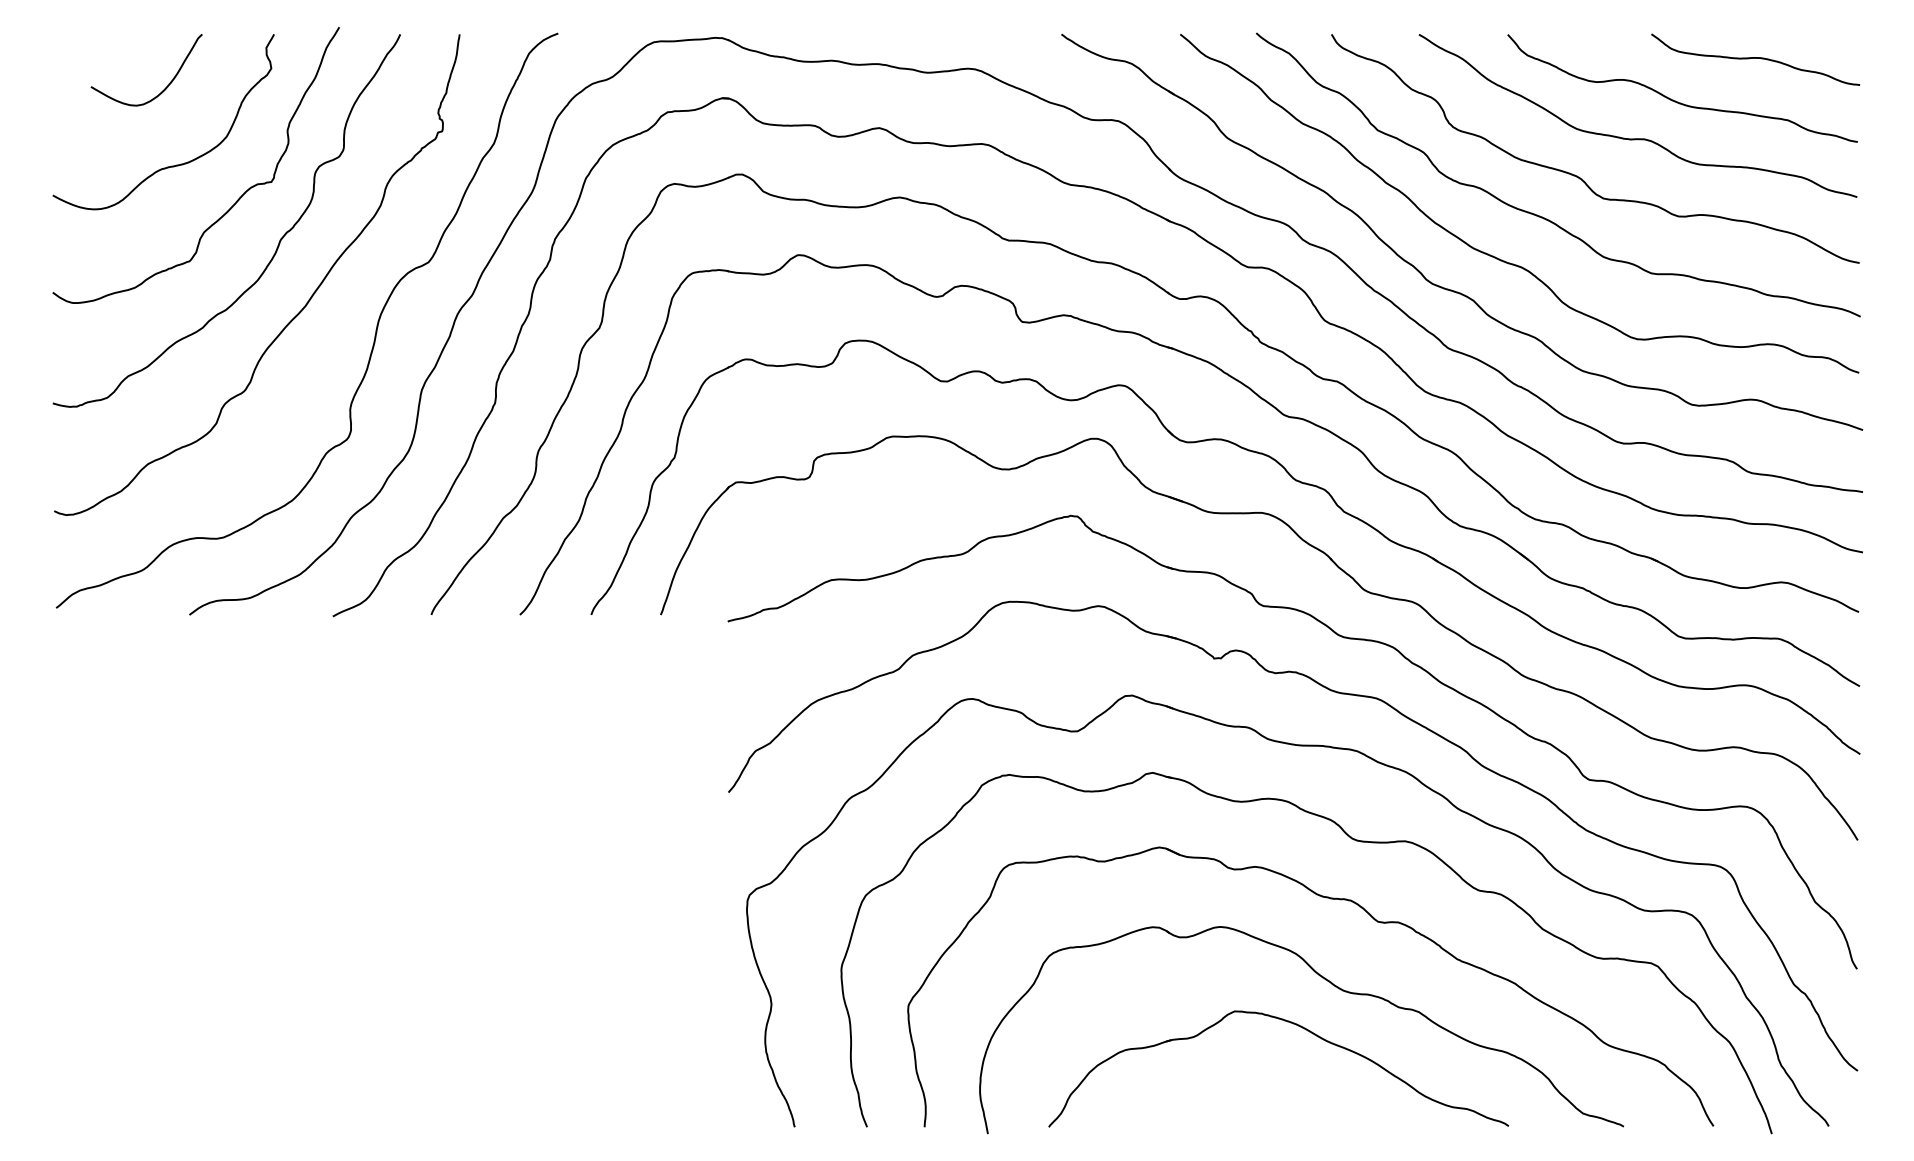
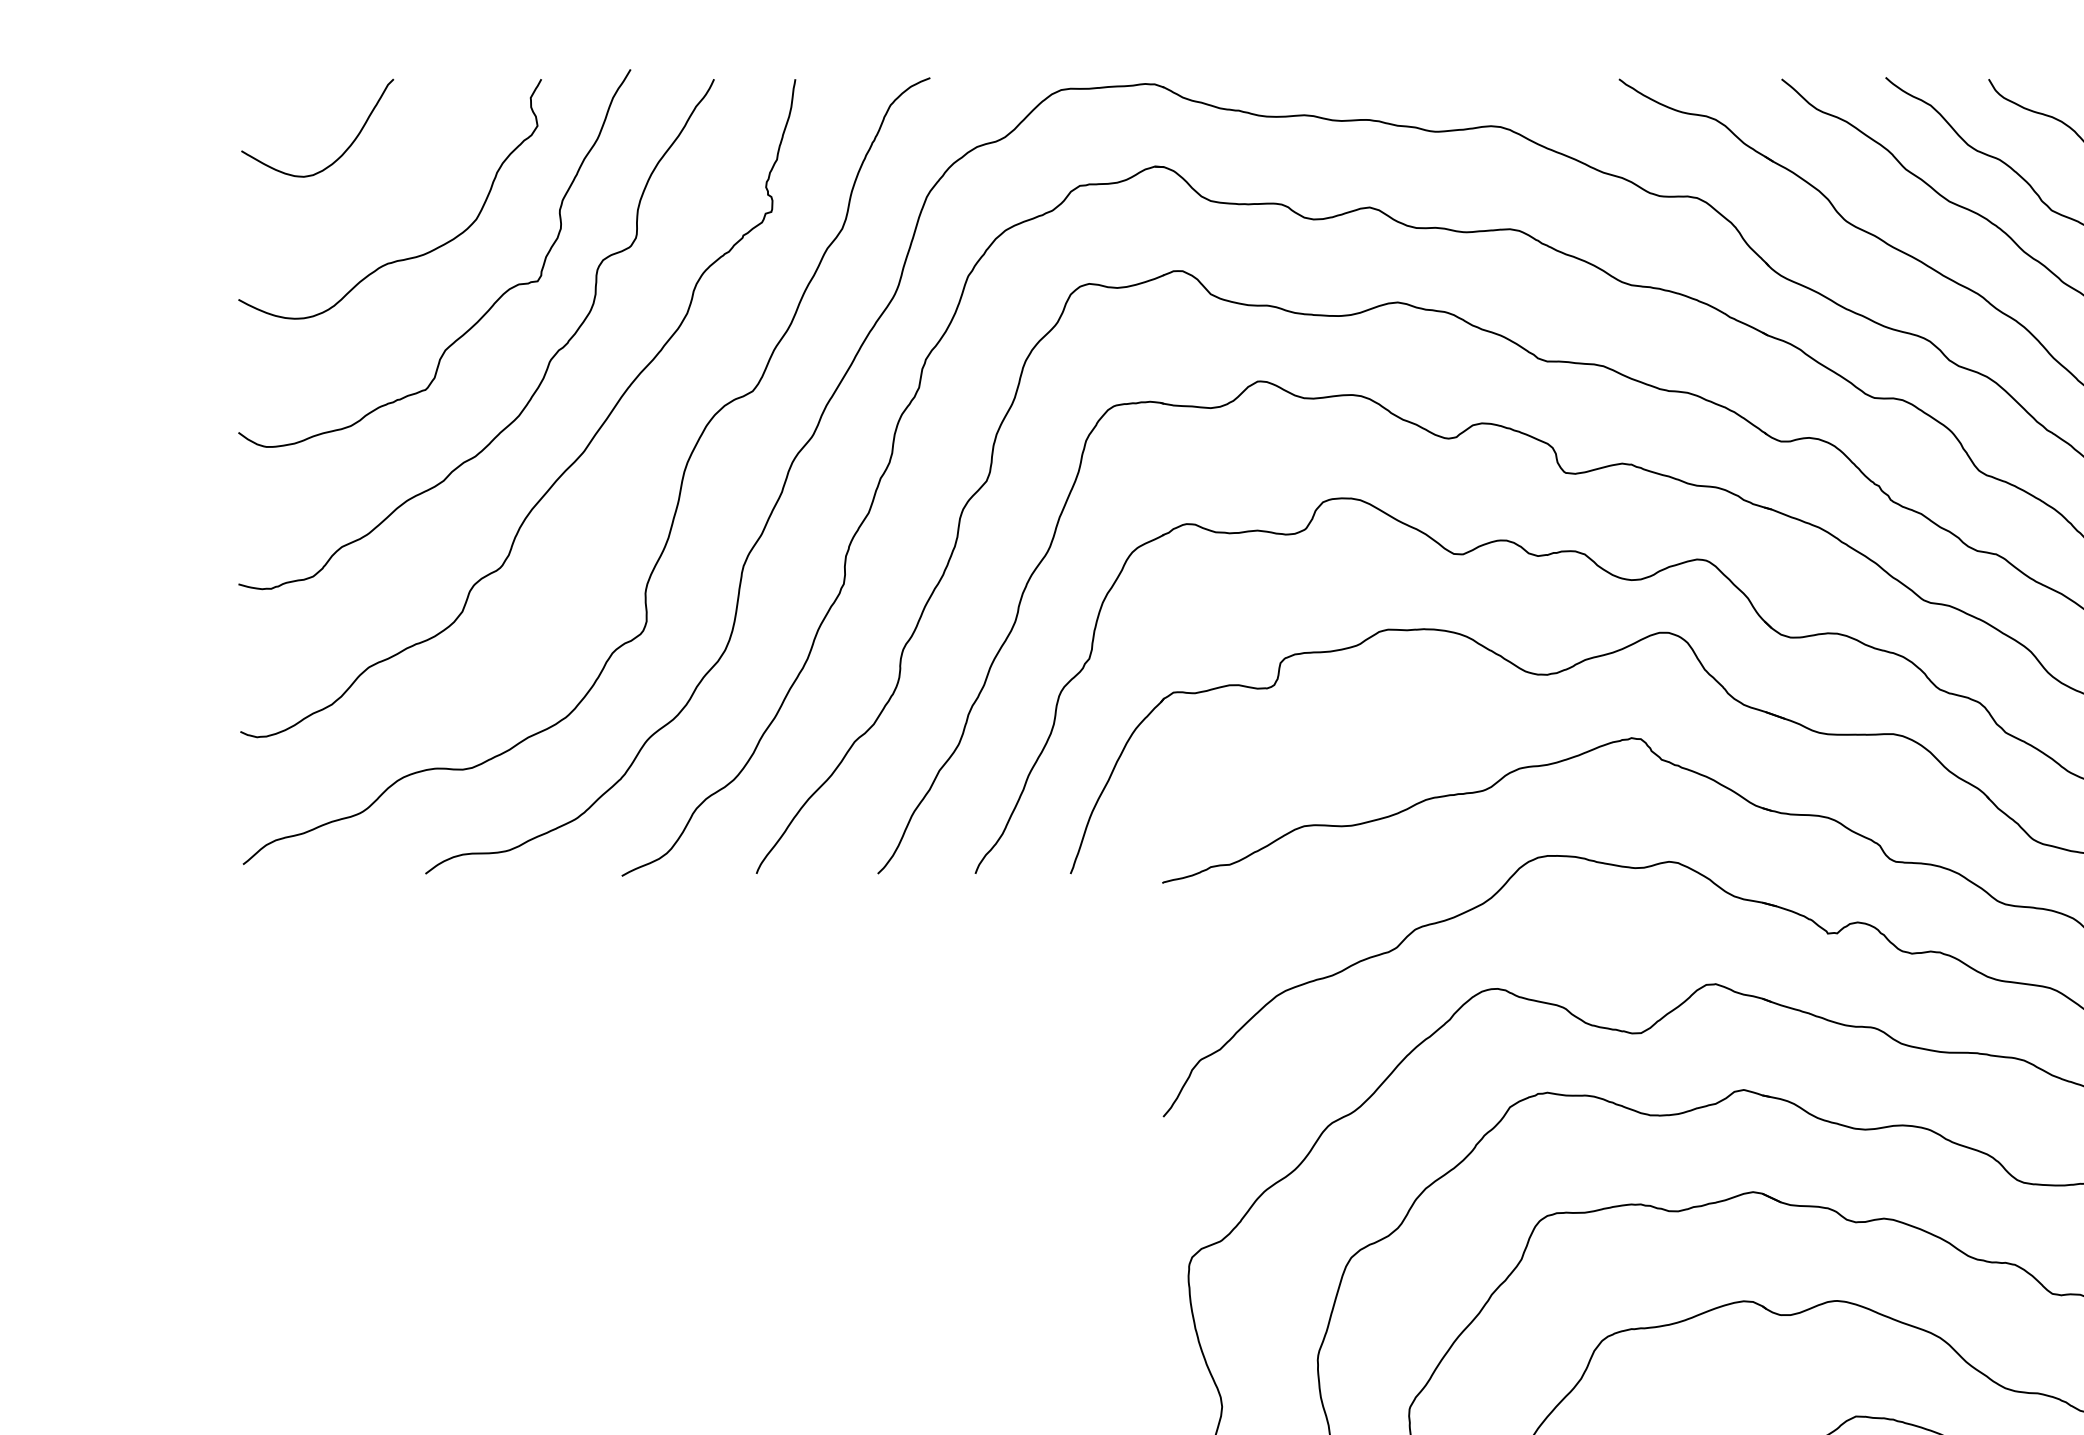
curve: (164, 88) -> (342, 153), moved

